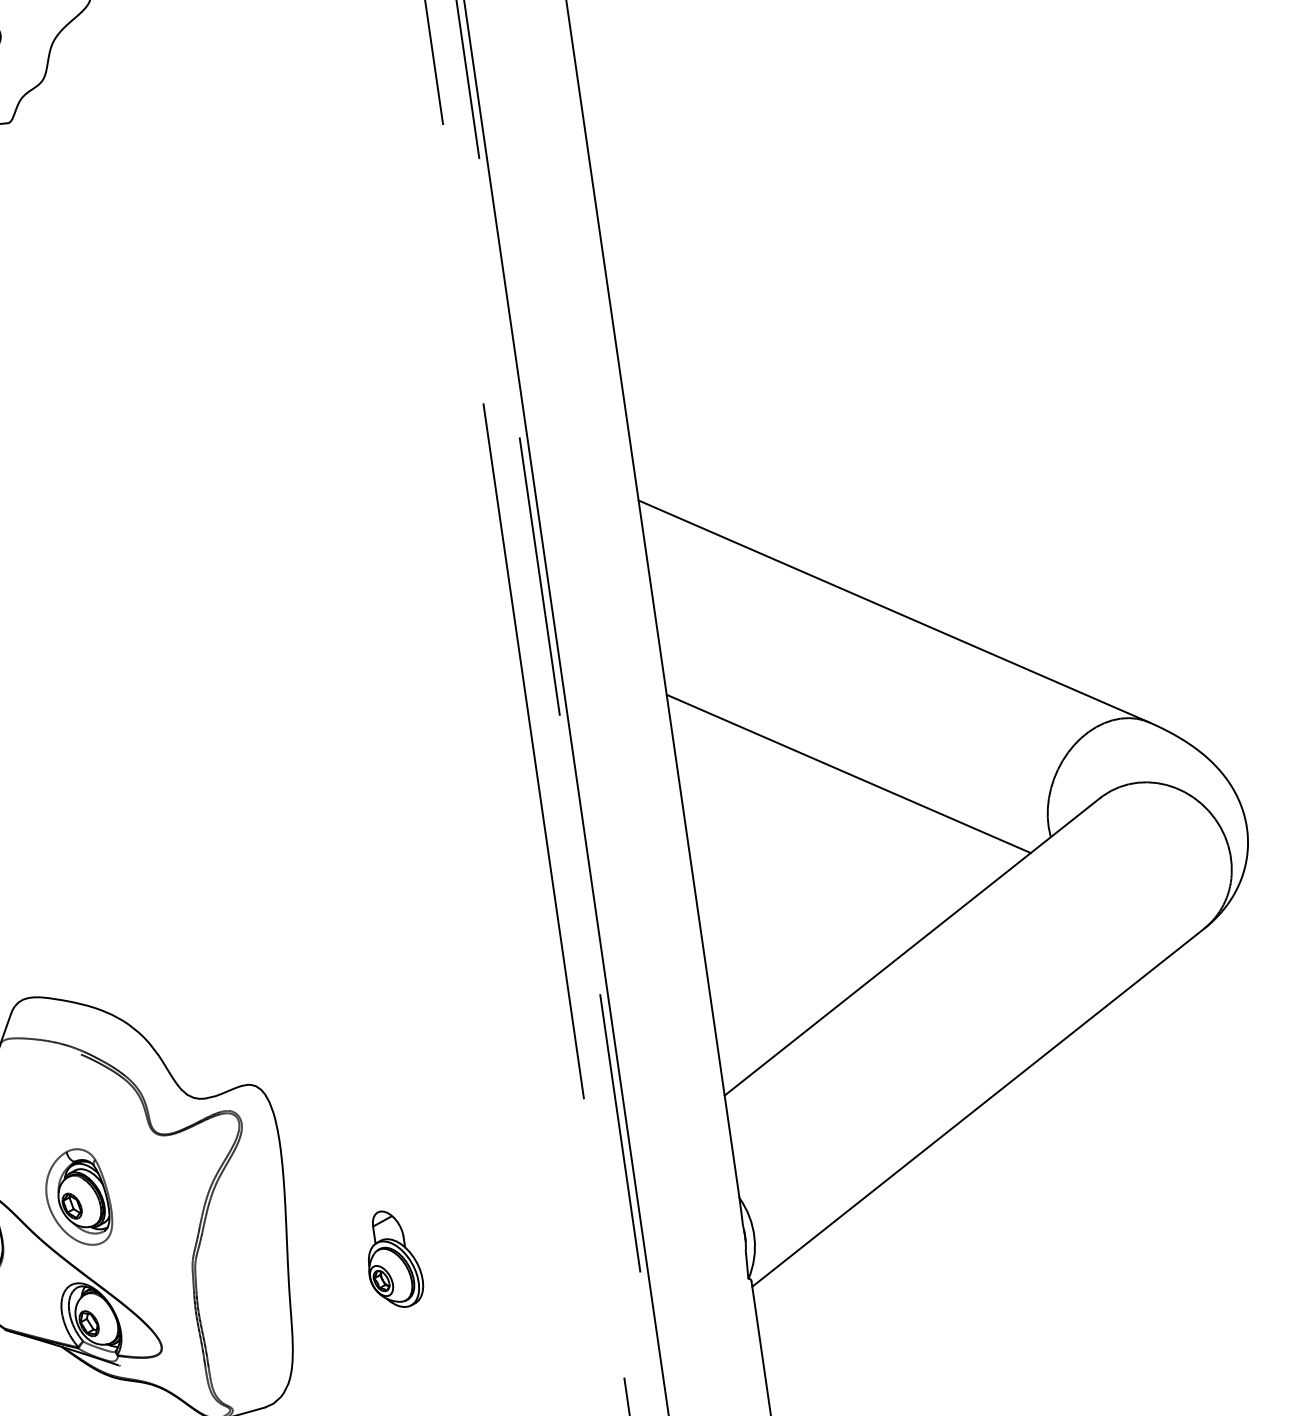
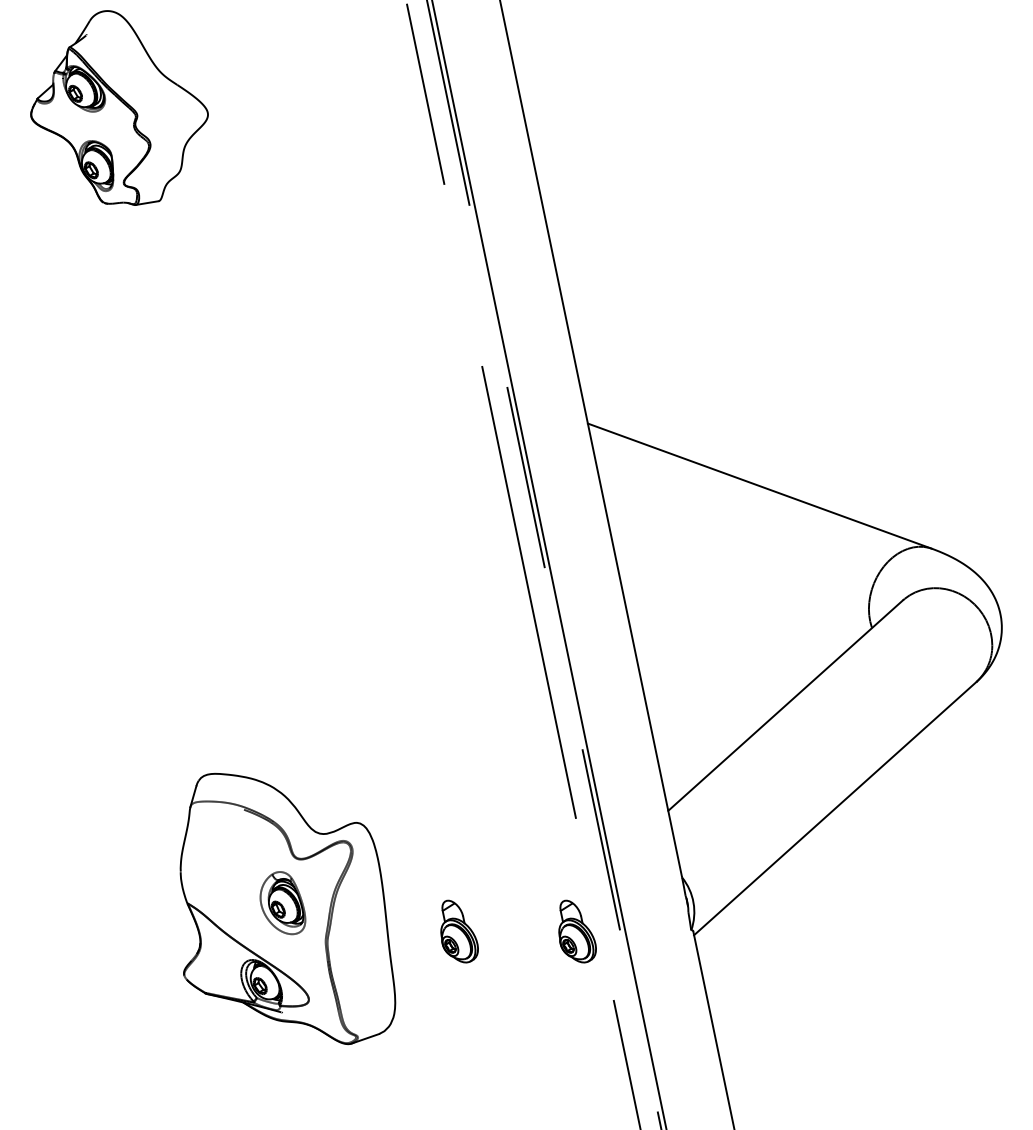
line: (848, 773) -> (736, 594), removed
part: (79, 1197) -> (282, 903), moved
part: (575, 1270) -> (577, 931), added

